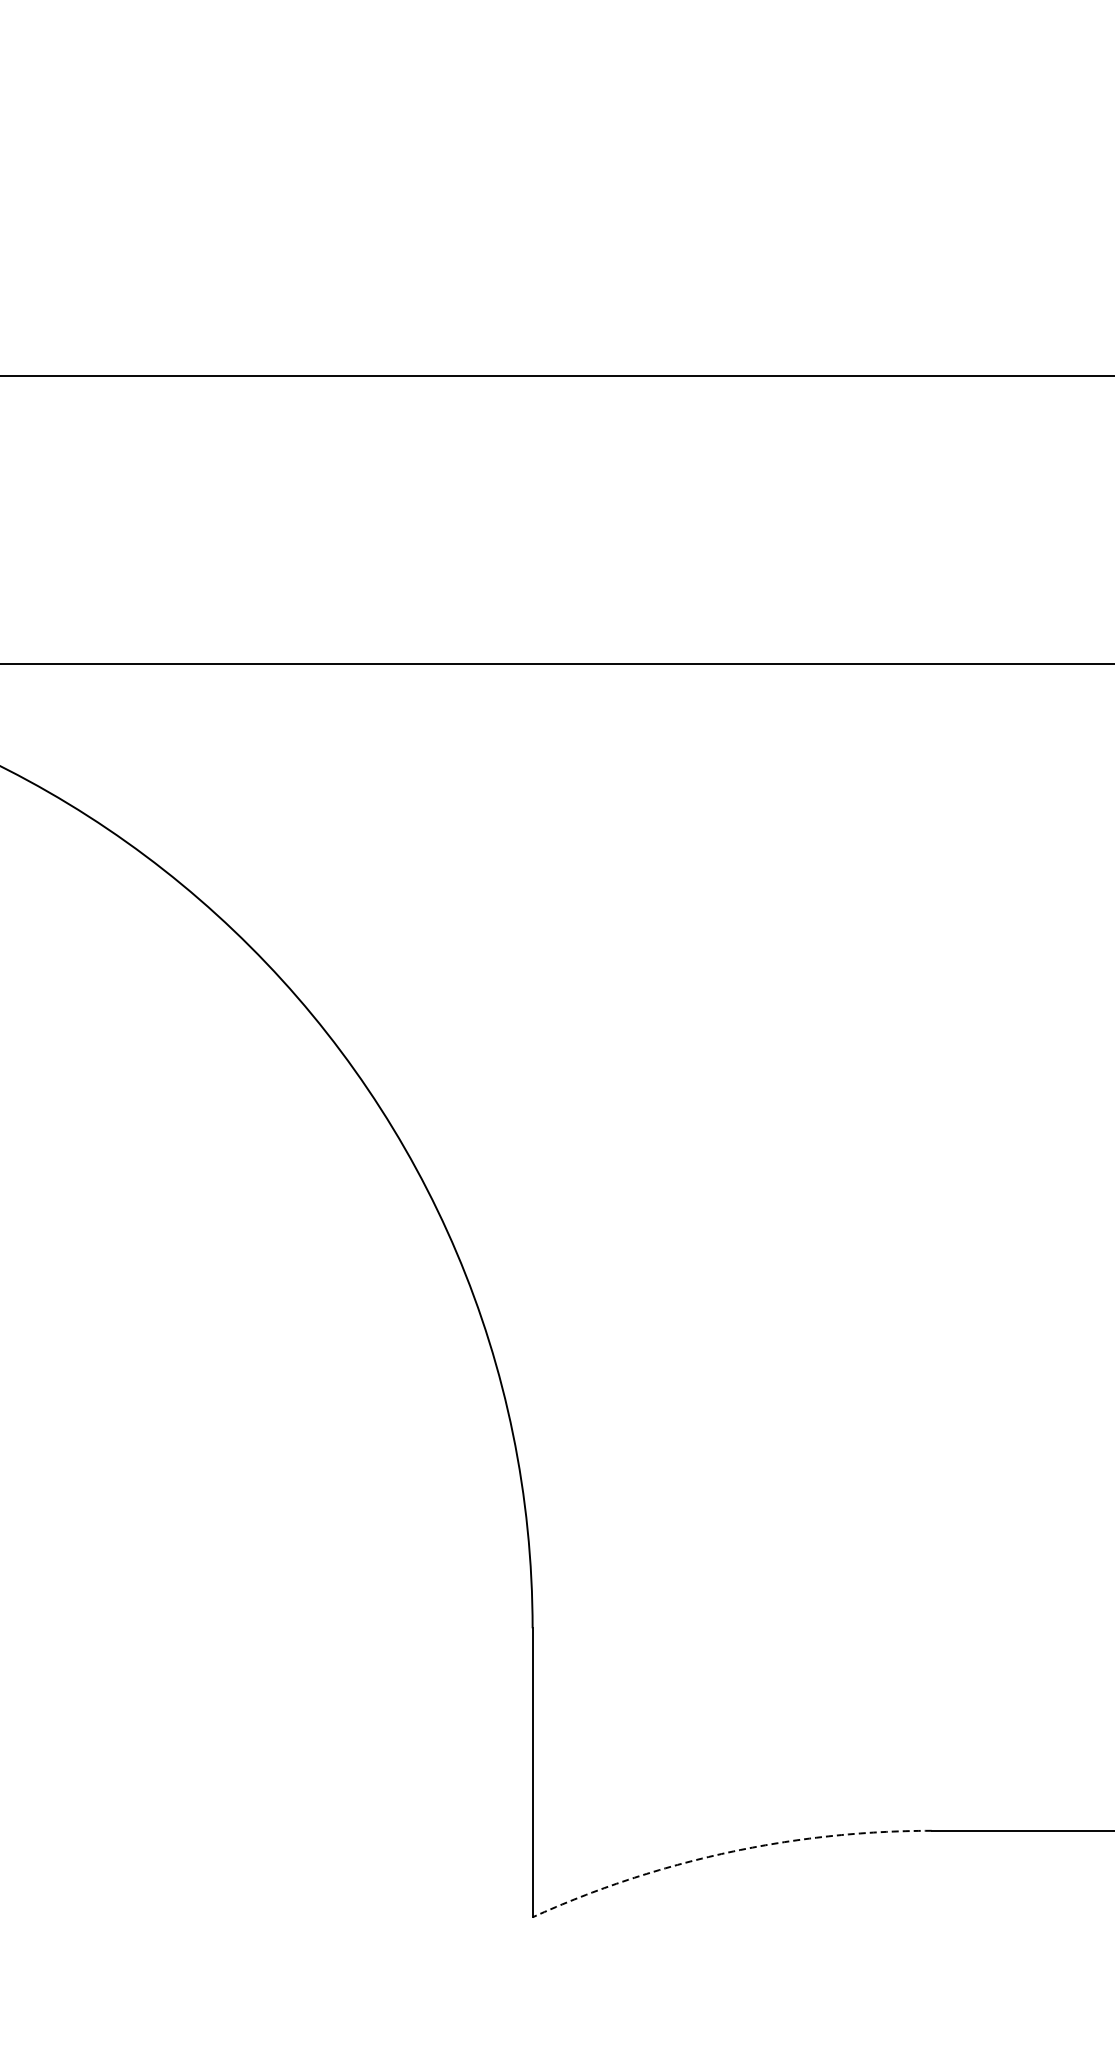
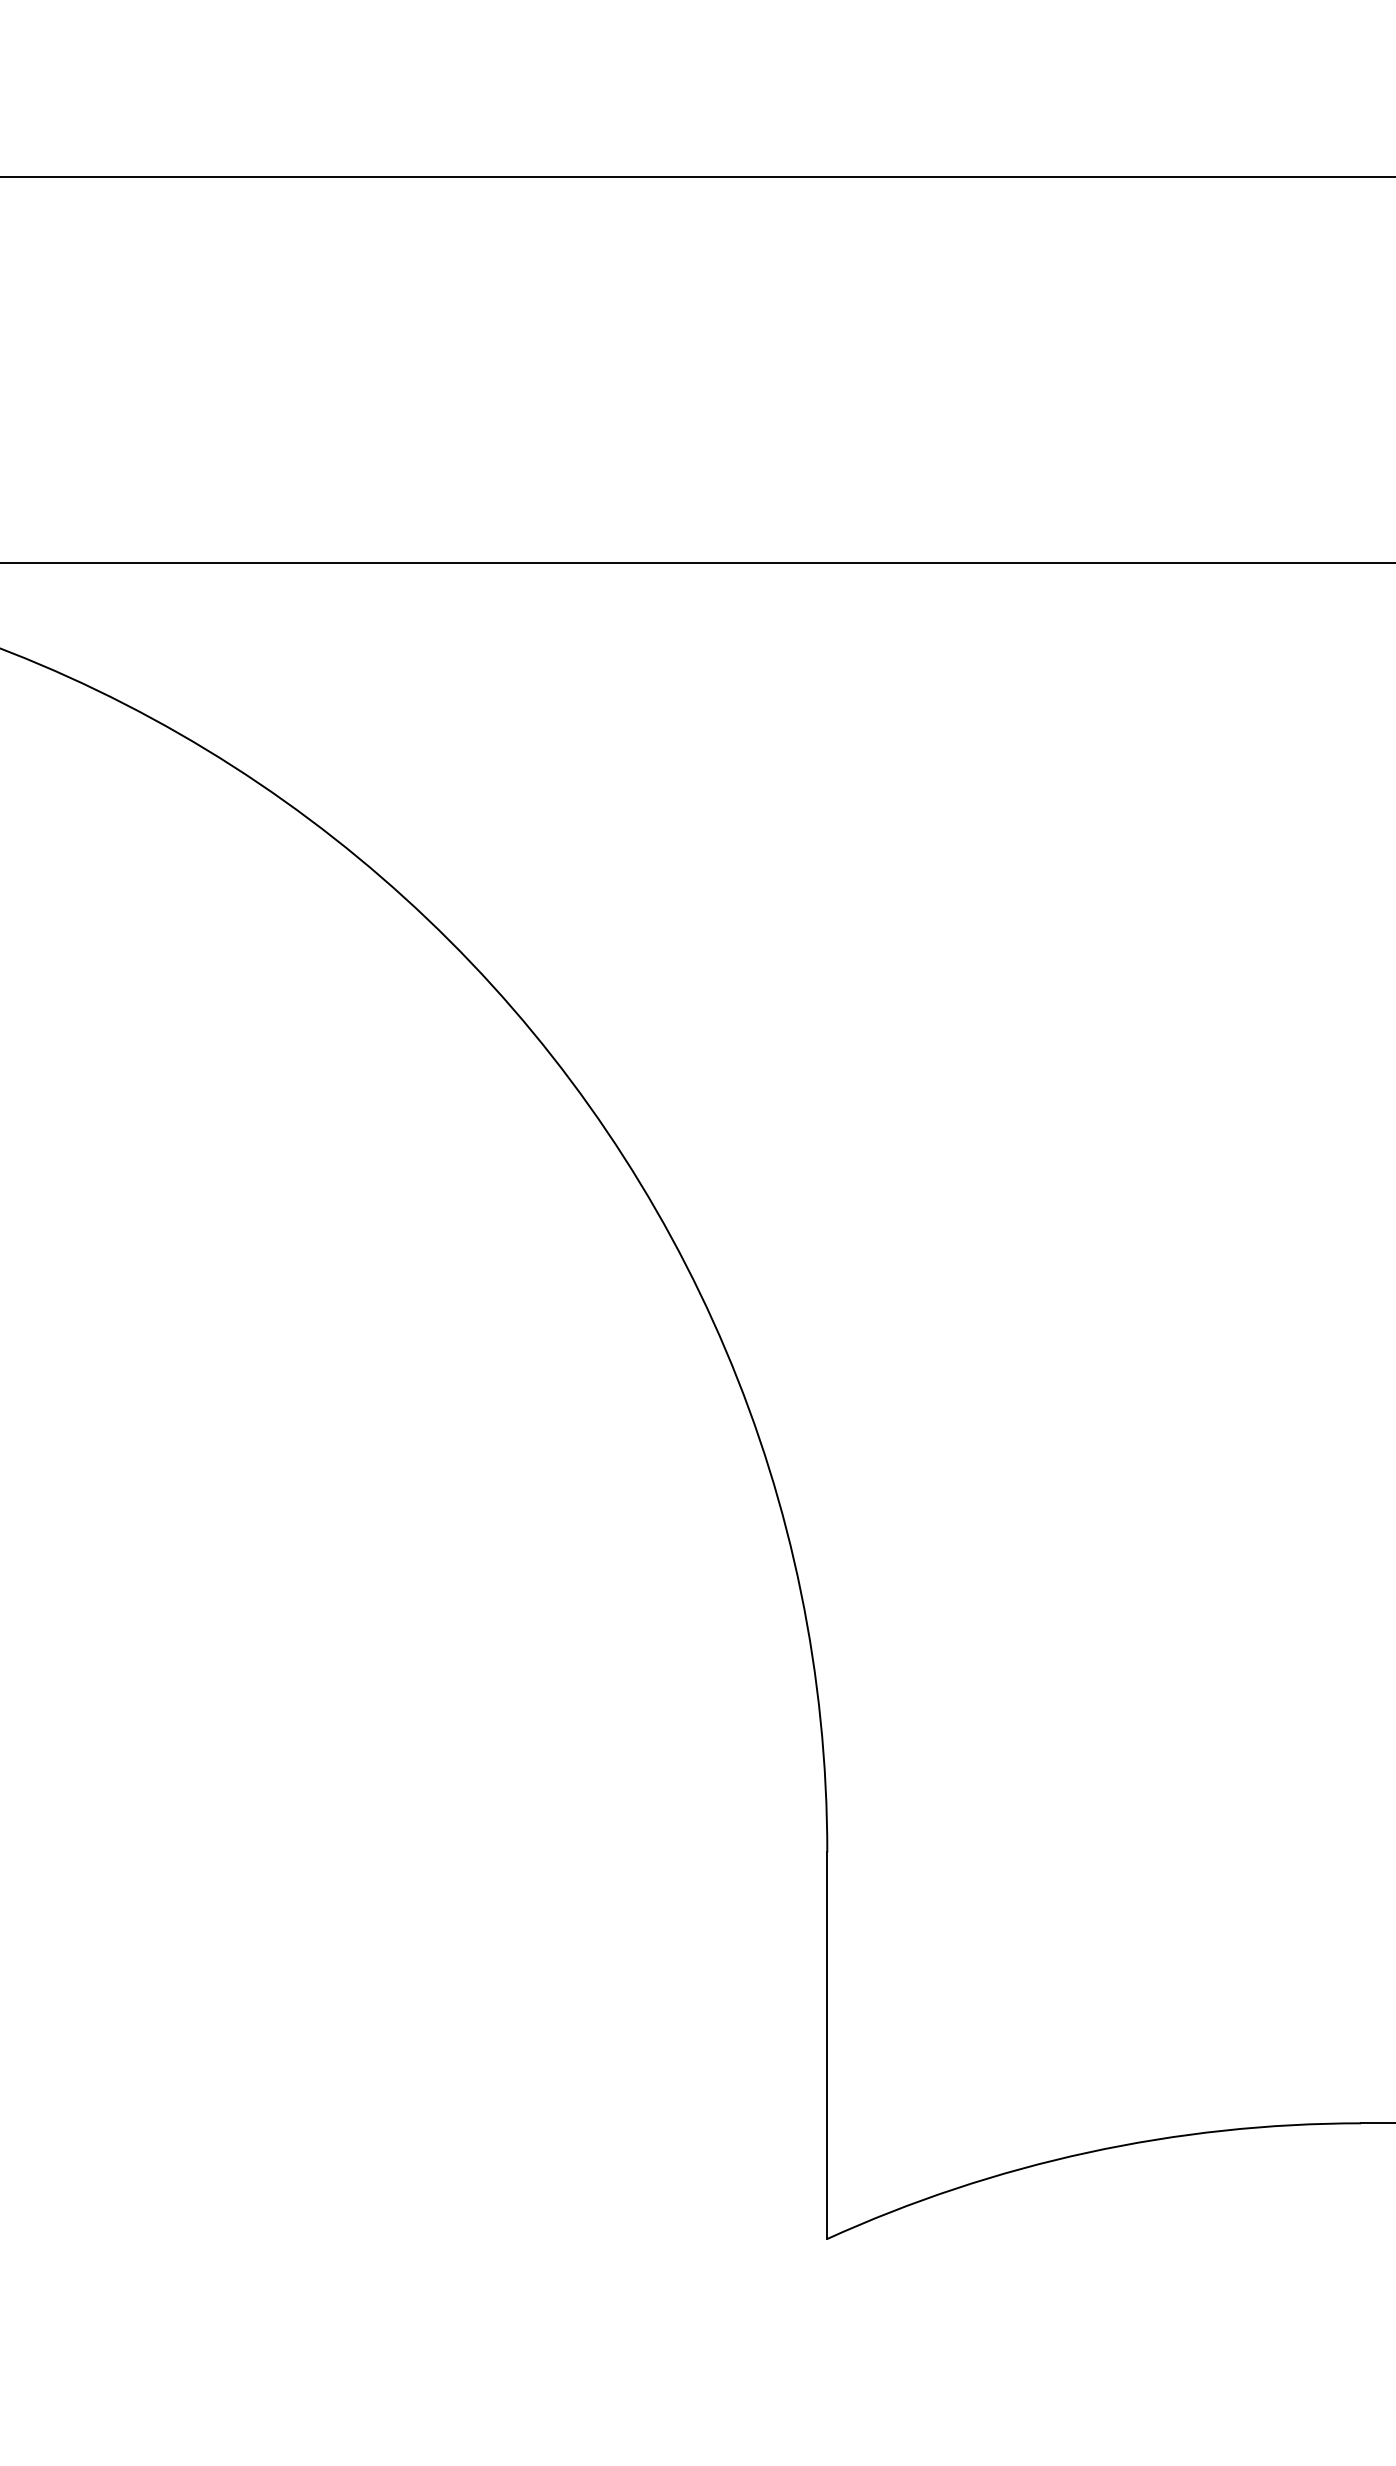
arc: (727, 1852) -> (1087, 2152), dashed -> solid

